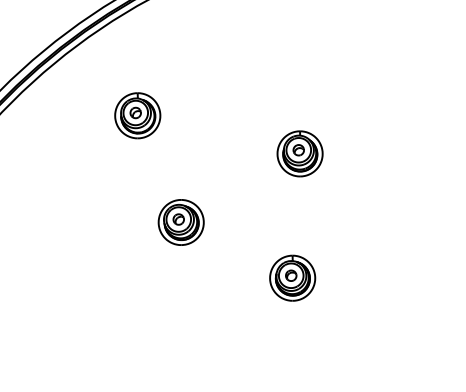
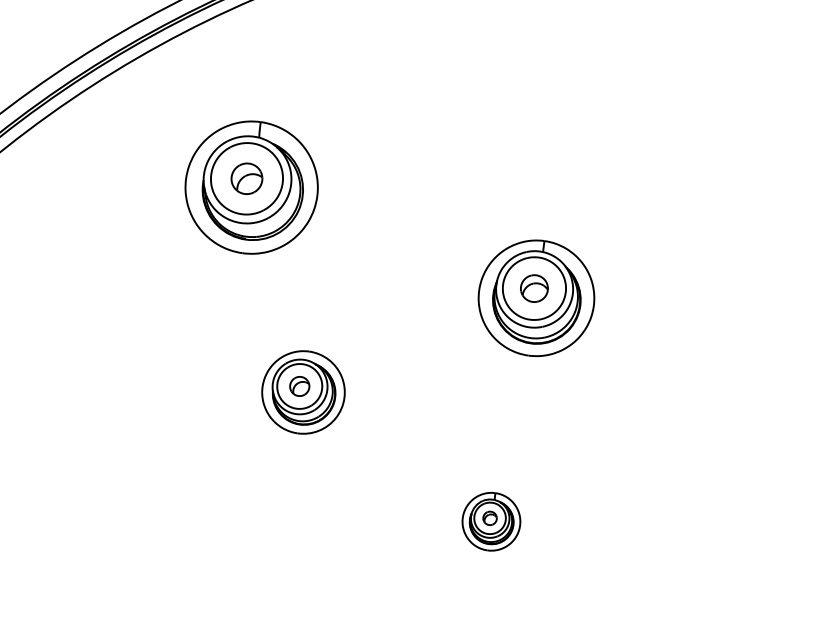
part: (137, 115) -> (251, 187), size x1.6
part: (299, 153) -> (535, 297), size x1.4
part: (292, 277) -> (491, 520), size x0.7

